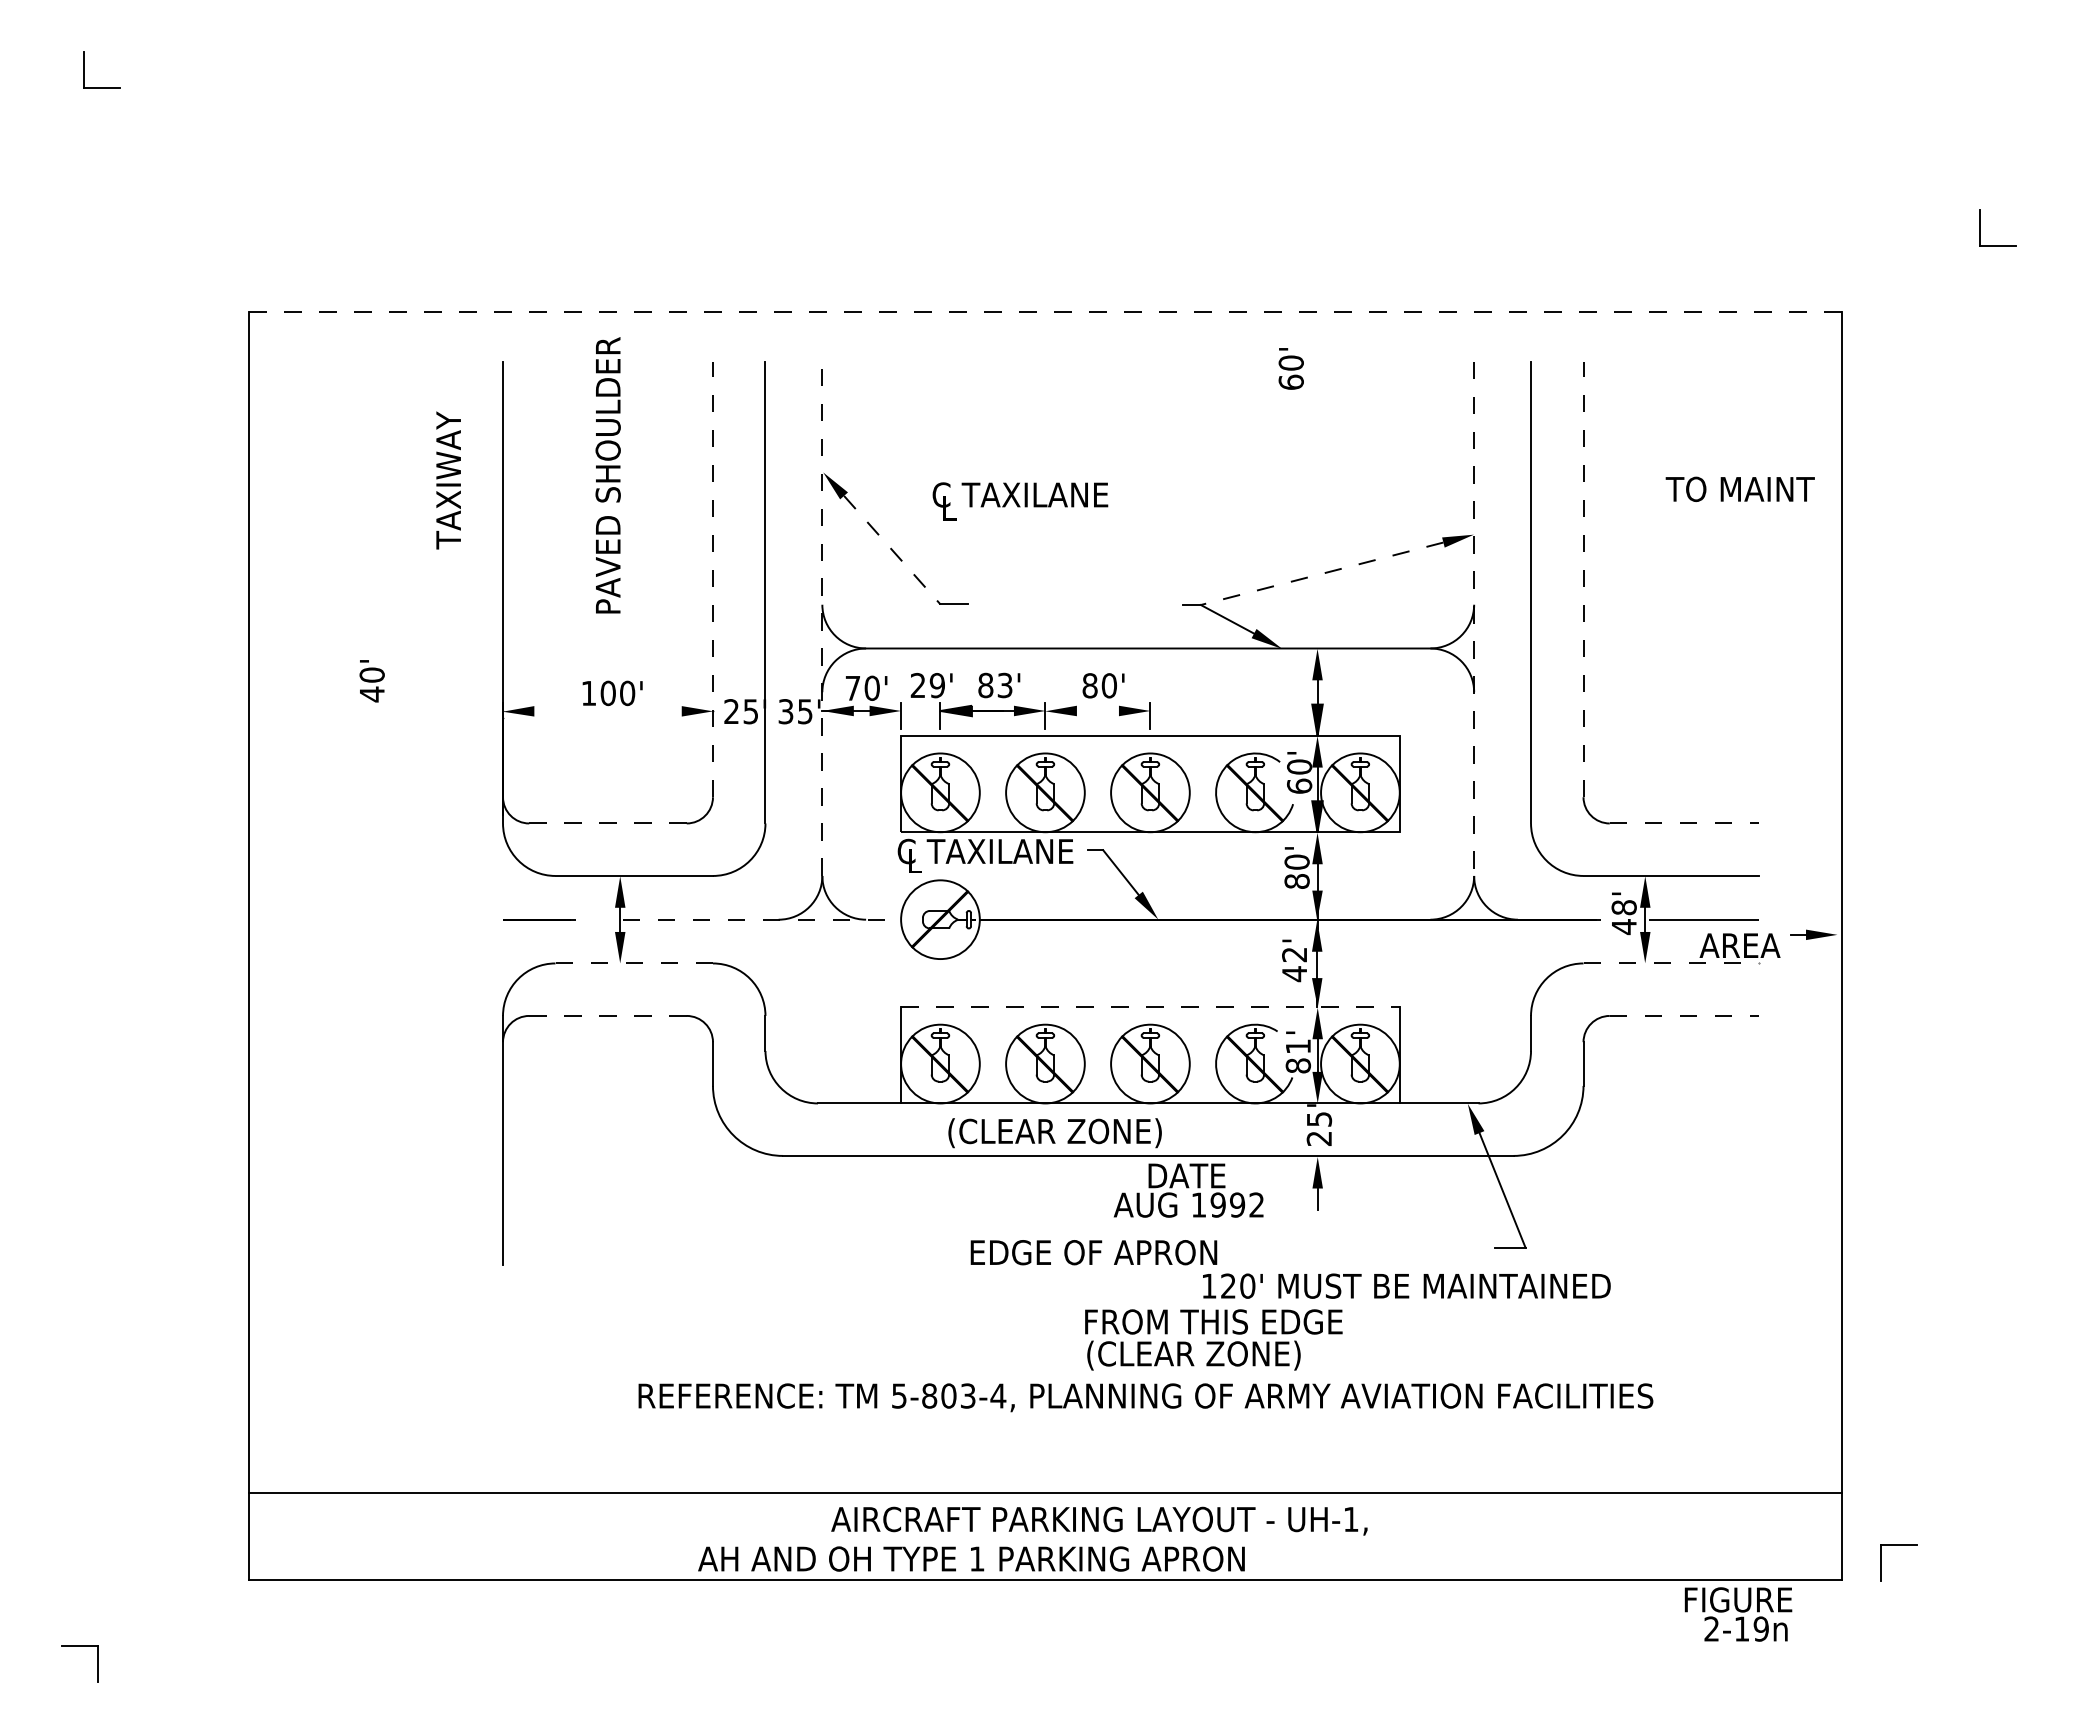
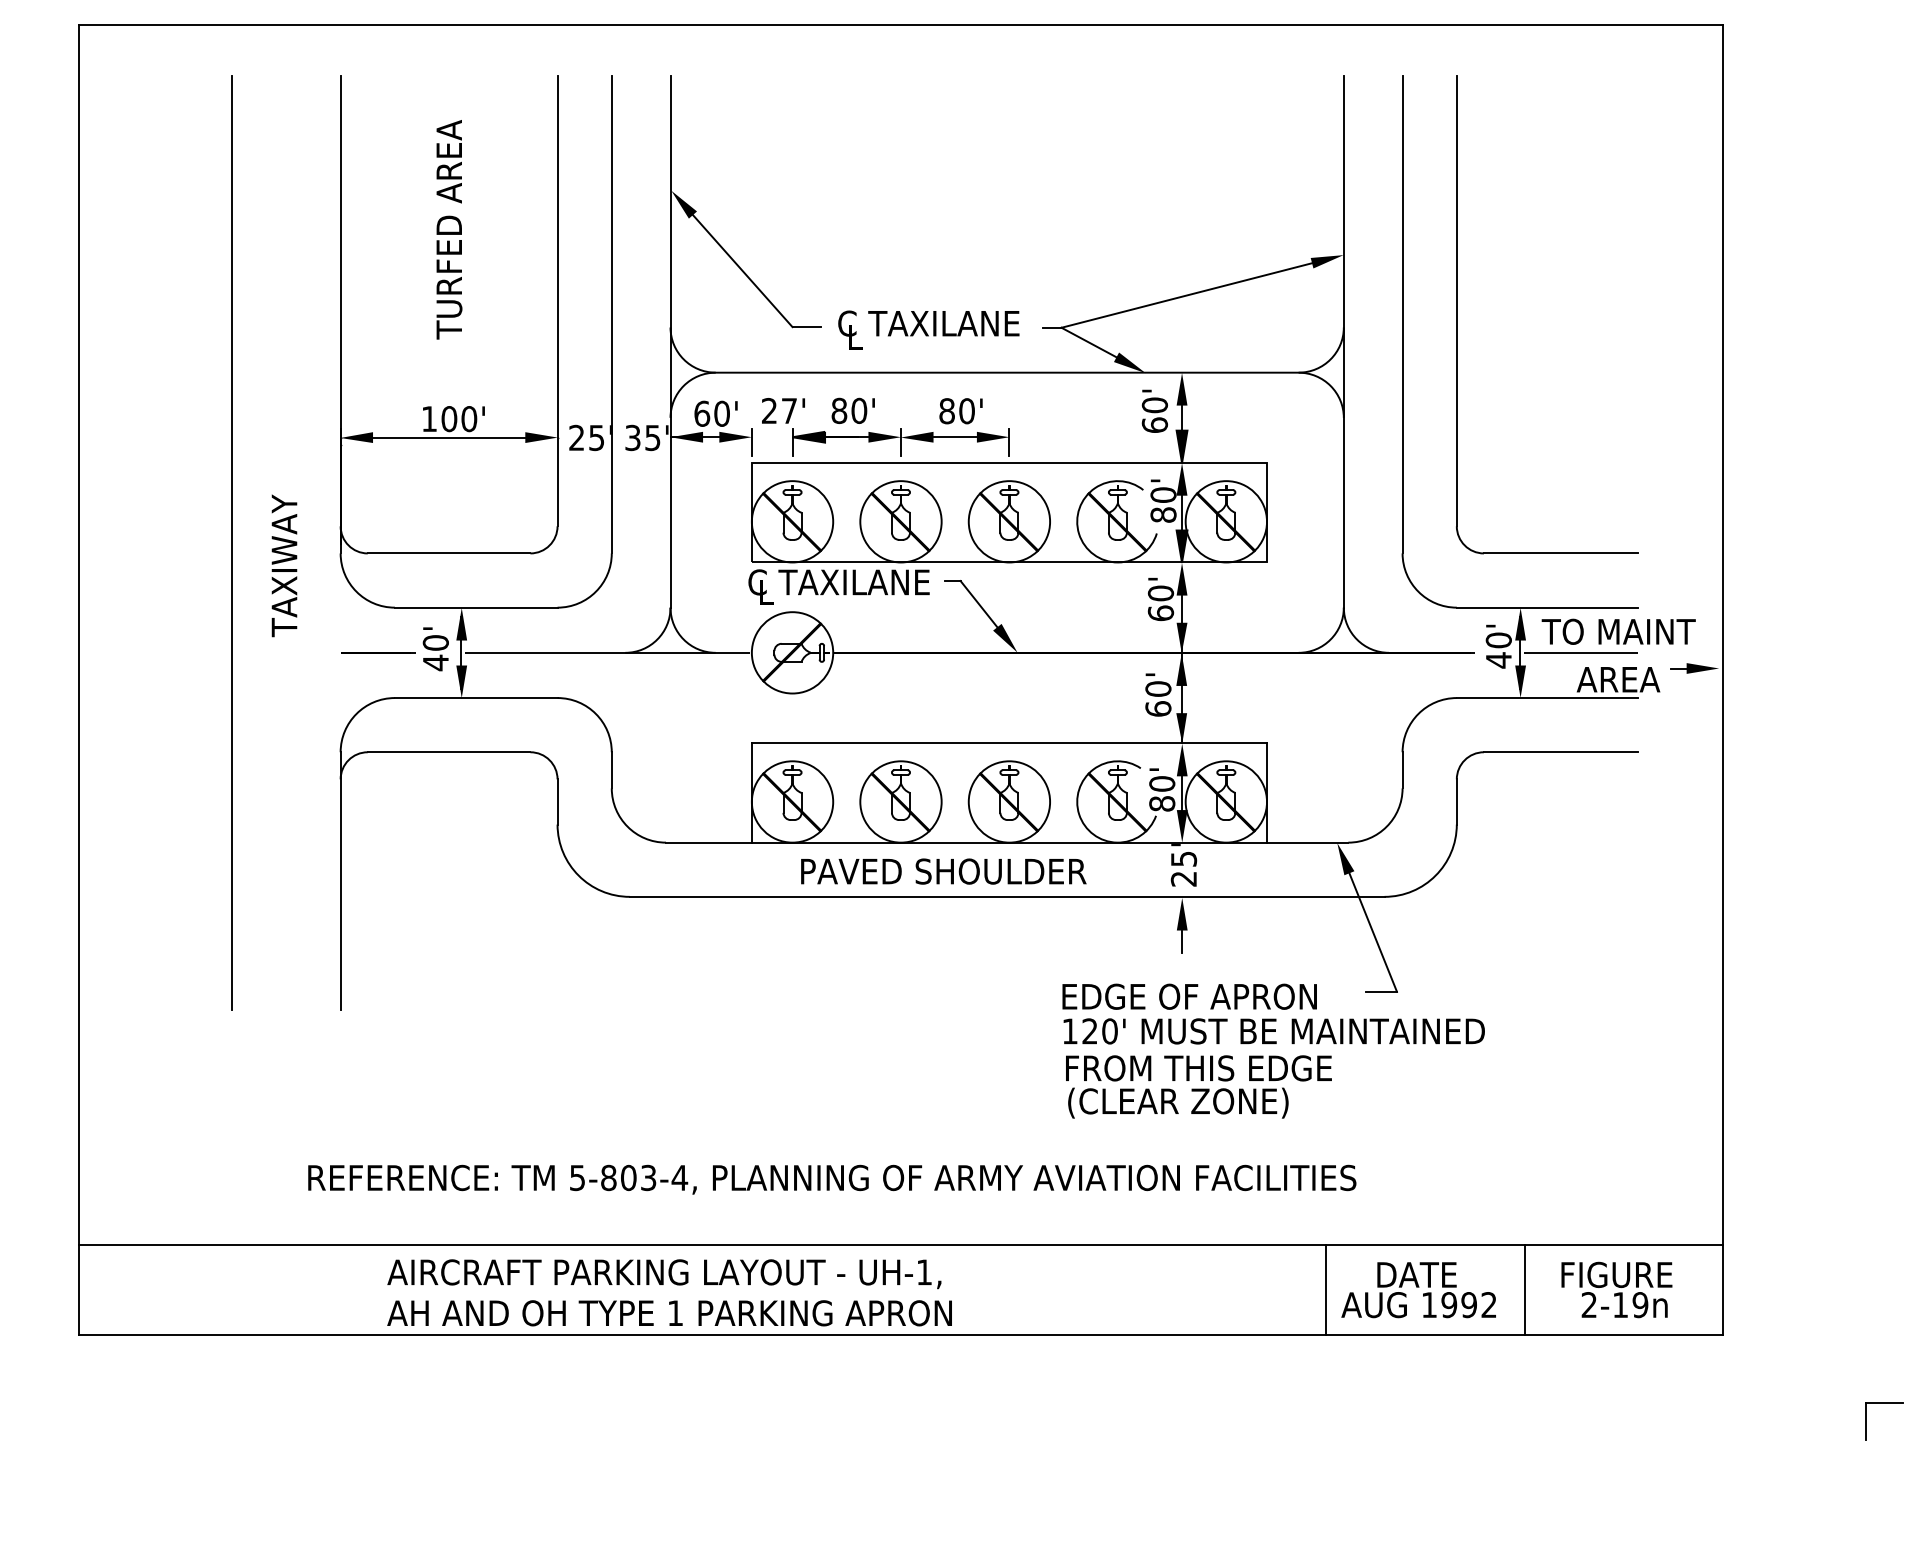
line: (1045, 311) -> (901, 24), dashed -> solid
text: (1290, 368) -> (1154, 410), moved
text: (607, 476) -> (448, 195), PAVED SHOULDER -> TURFED AREA
text: (448, 480) -> (284, 565), moved
text: (1739, 488) -> (1617, 630), moved
text: (1020, 501) -> (928, 330), moved
line: (892, 550) -> (742, 271), dashed -> solid
line: (1321, 573) -> (1186, 295), dashed -> solid
line: (712, 579) -> (557, 301), dashed -> solid
line: (1583, 579) -> (1456, 301), dashed -> solid
line: (822, 618) -> (670, 341), dashed -> solid
line: (1474, 619) -> (1344, 342), dashed -> solid
text: (371, 681) -> (435, 649), moved
text: (936, 685) -> (788, 410), 29' -> 27'
text: (1004, 685) -> (858, 410), 83' -> 80'
text: (852, 687) -> (701, 412), 70' -> 60'
line: (1097, 710) -> (954, 436), added
line: (607, 711) -> (448, 437), added
text: (1299, 785) -> (1163, 514), 60' -> 80'
line: (398, 813) -> (232, 543), added
line: (608, 823) -> (449, 553), dashed -> solid
line: (1684, 823) -> (1561, 553), dashed -> solid
text: (1296, 880) -> (1160, 612), 80' -> 60'
text: (1624, 907) -> (1499, 640), 48' -> 40'
line: (761, 919) -> (607, 652), dashed -> solid
line: (634, 963) -> (476, 698), dashed -> solid
line: (1671, 963) -> (1547, 698), dashed -> solid
text: (1294, 964) -> (1158, 699), 42' -> 60'
line: (1150, 1007) -> (1009, 743), dashed -> solid
line: (608, 1015) -> (449, 751), dashed -> solid
line: (1684, 1015) -> (1561, 751), dashed -> solid
text: (1298, 1046) -> (1162, 783), 81' -> 80'
text: (1086, 1133) -> (943, 873), (CLEAR ZONE) -> PAVED SHOULDER
text: (1188, 1190) -> (1418, 1289), moved
text: (1093, 1252) -> (1189, 996), moved
text: (1213, 1339) -> (1198, 1086), moved
text: (1145, 1397) -> (831, 1179), moved
text: (1099, 1520) -> (664, 1273), moved
line: (1456, 1536) -> (1325, 1289), added
line: (1649, 1536) -> (1524, 1289), added
part: (1898, 1545) -> (1884, 1403), moved
text: (971, 1558) -> (669, 1312), moved
text: (1738, 1614) -> (1616, 1289), moved

